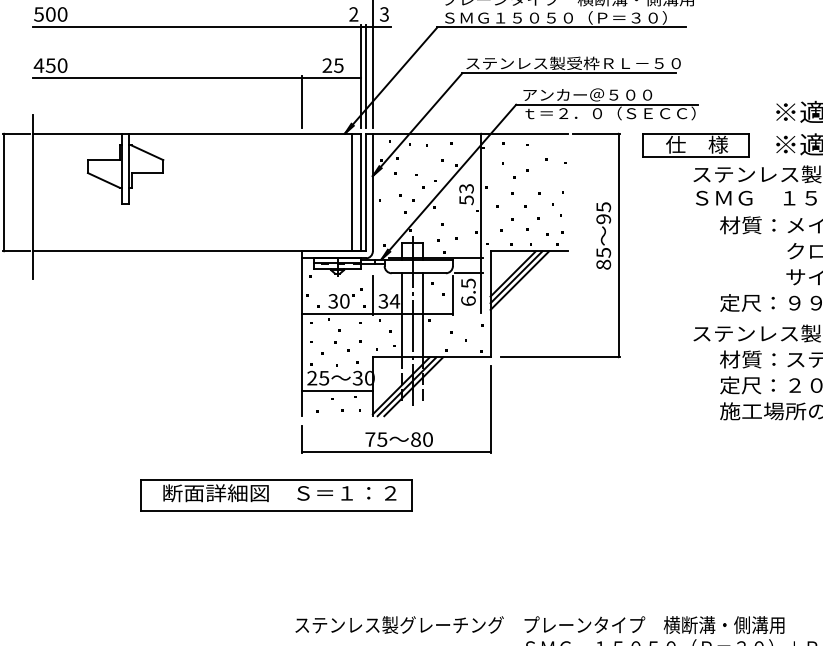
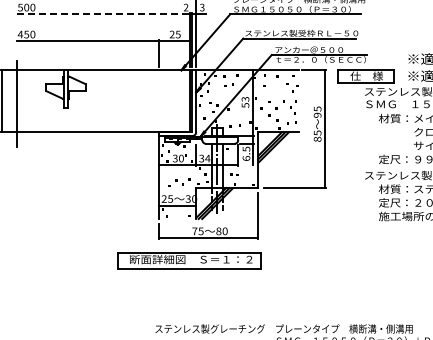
line: (198, 27) -> (104, 14), solid -> dashed
line: (352, 192) -> (185, 101), removed
part: (276, 494) -> (189, 260), moved

